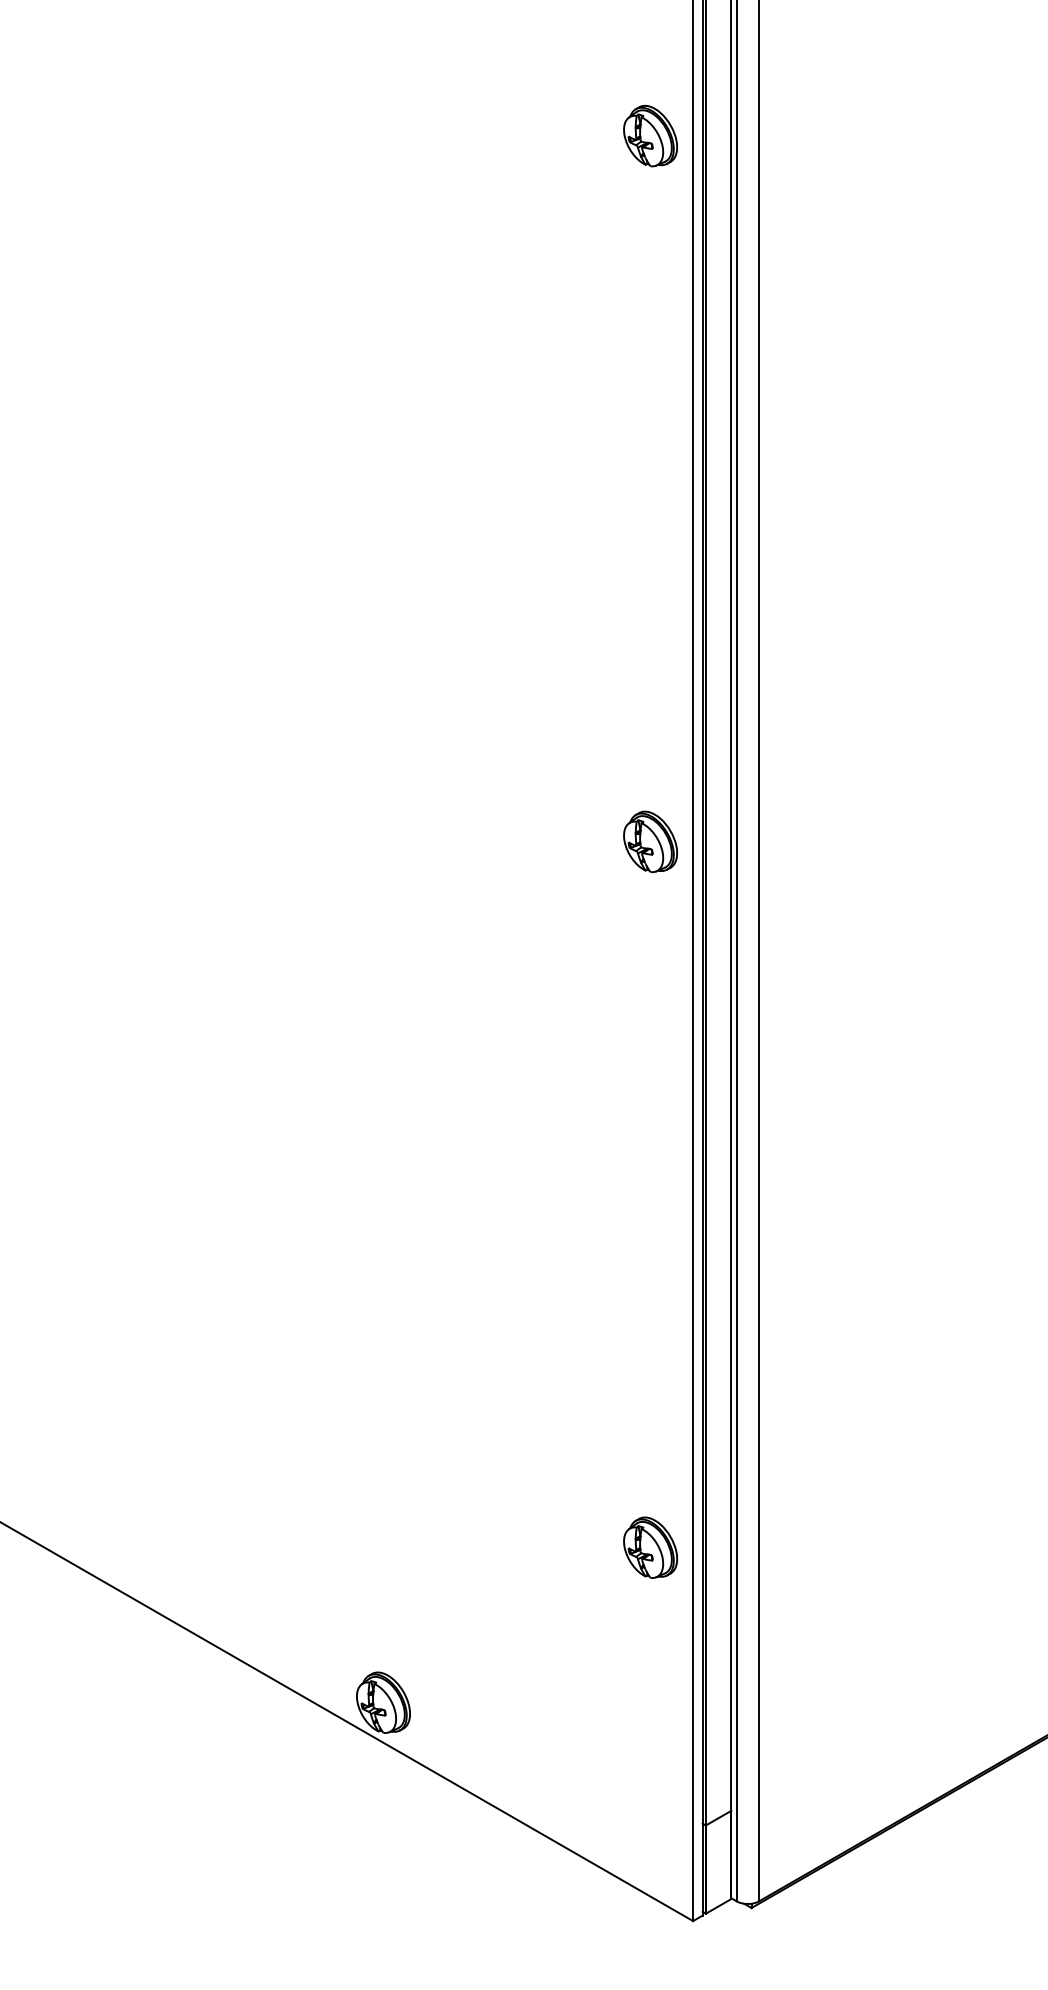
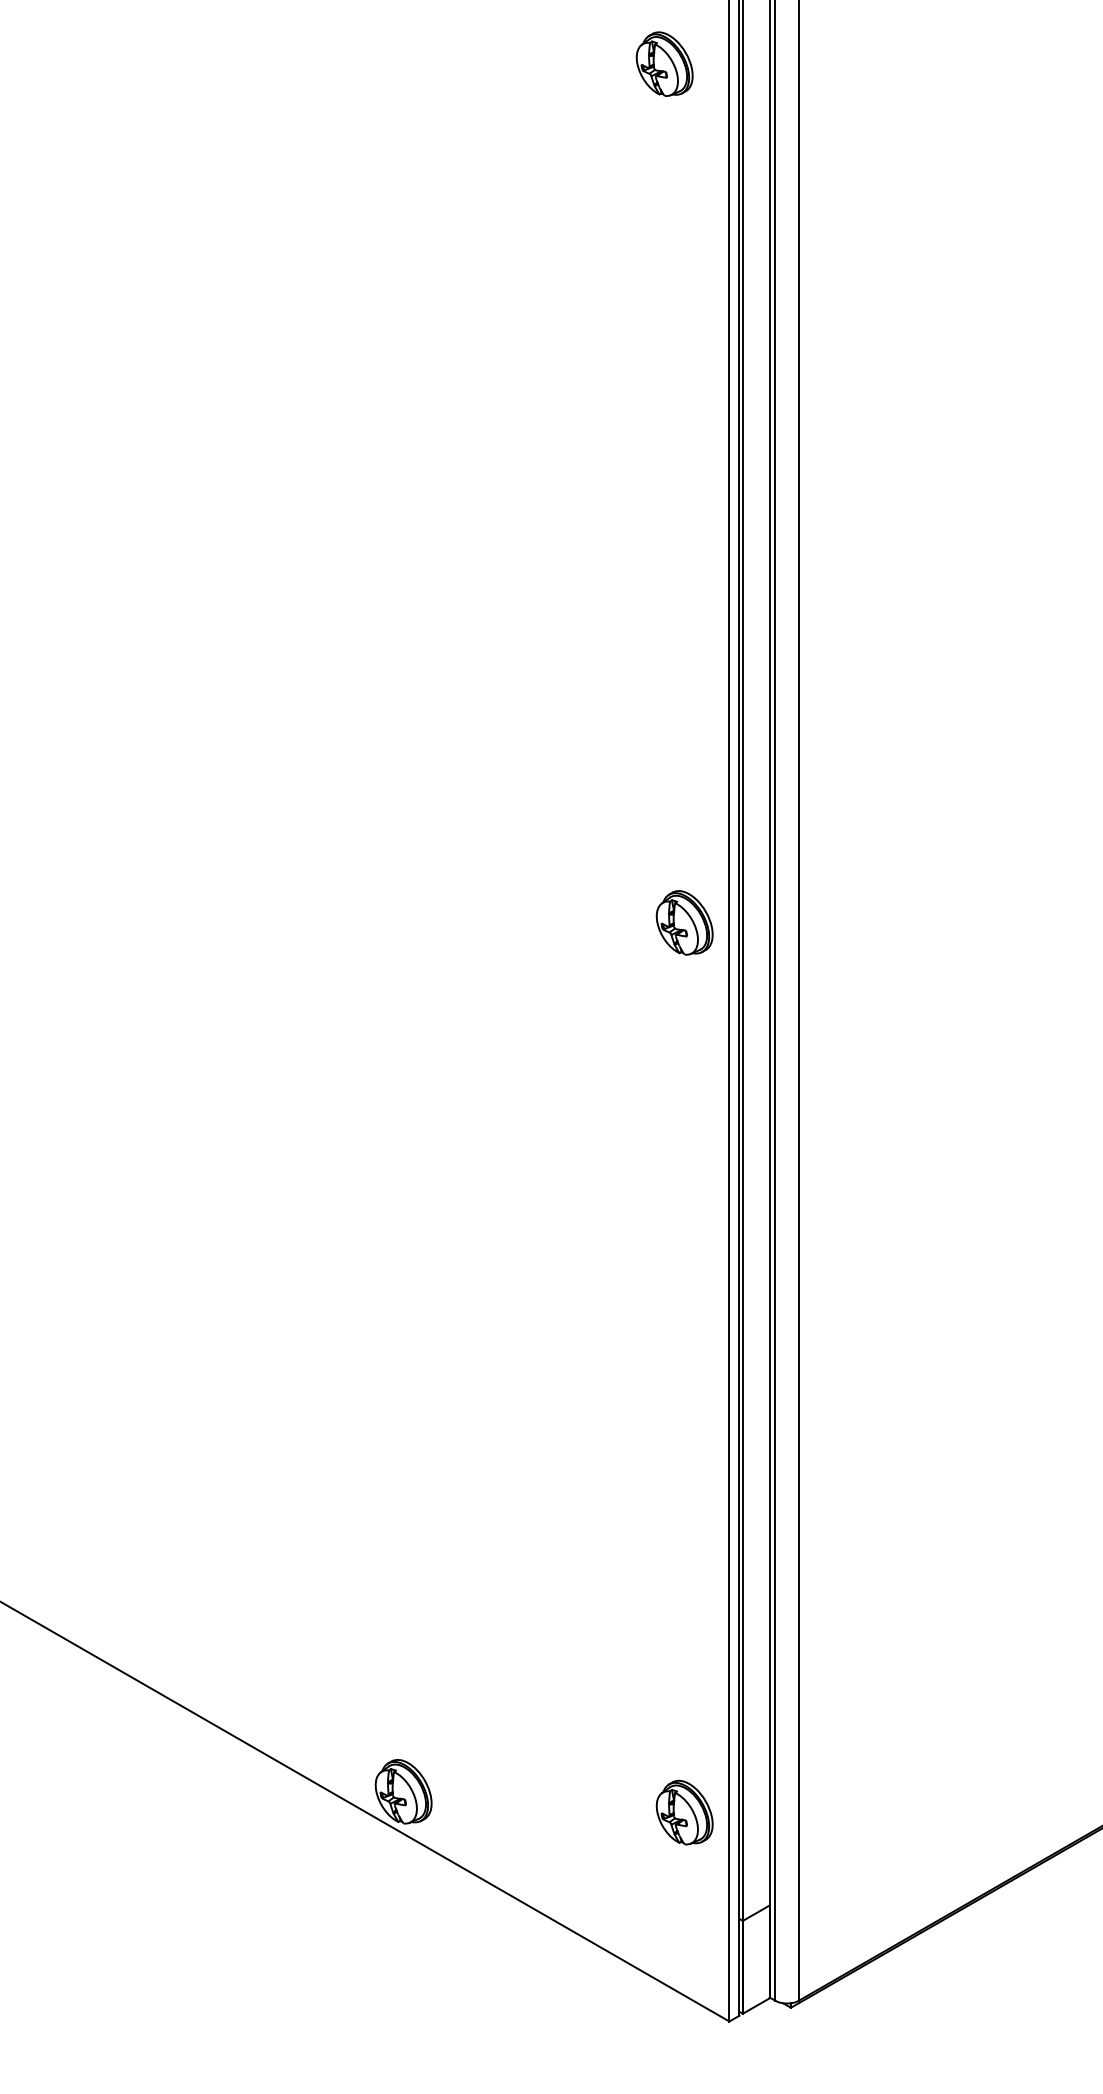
part: (650, 135) -> (664, 63), moved
part: (650, 841) -> (684, 922), moved
part: (650, 1547) -> (684, 1812), moved

